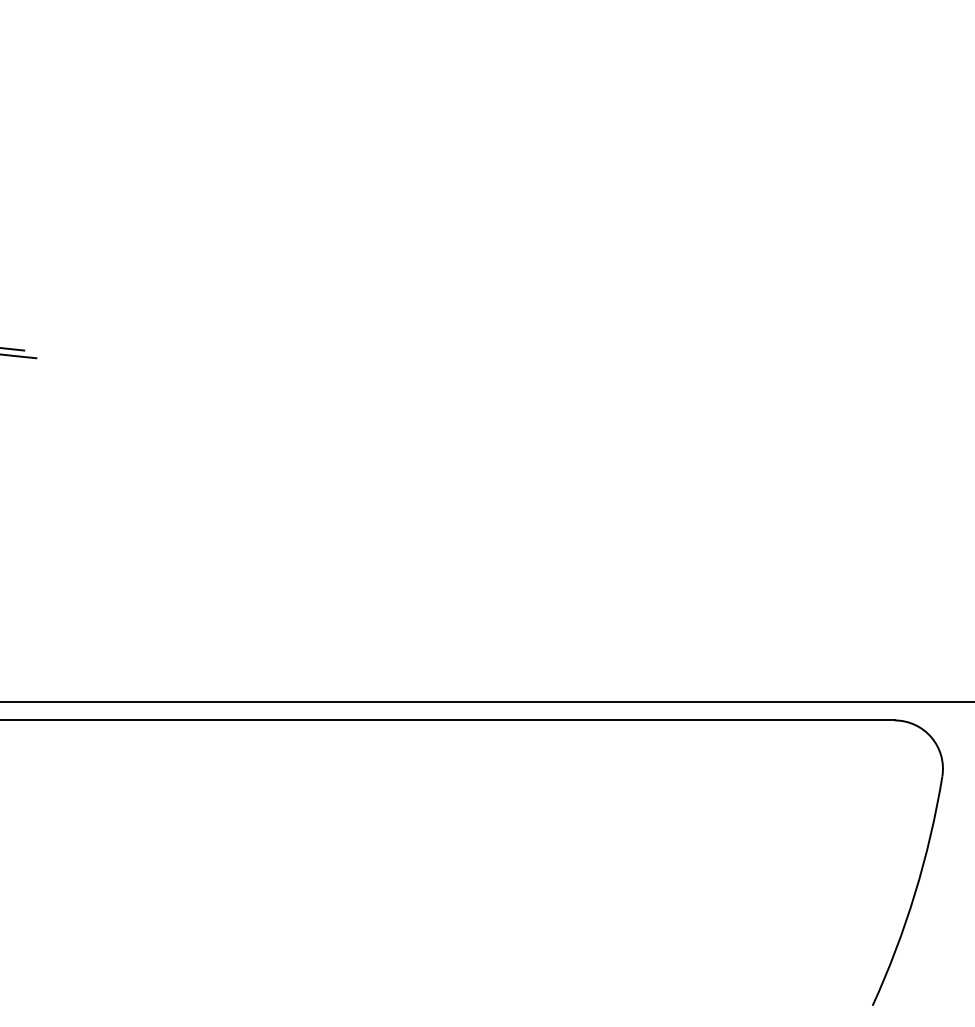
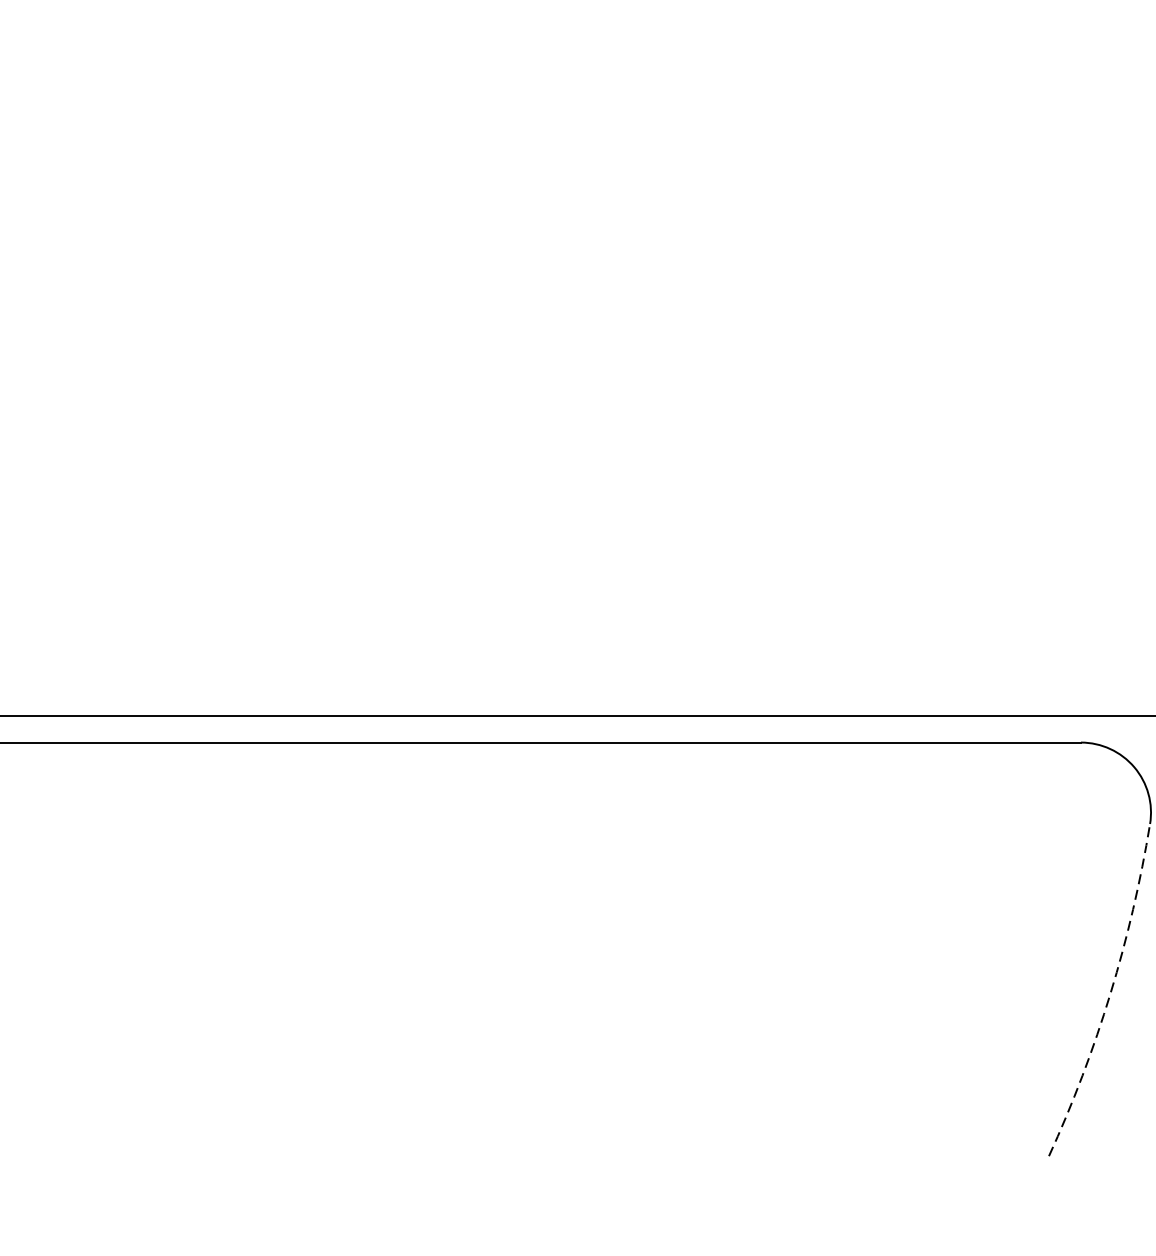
arc: (915, 893) -> (1111, 993), solid -> dashed

